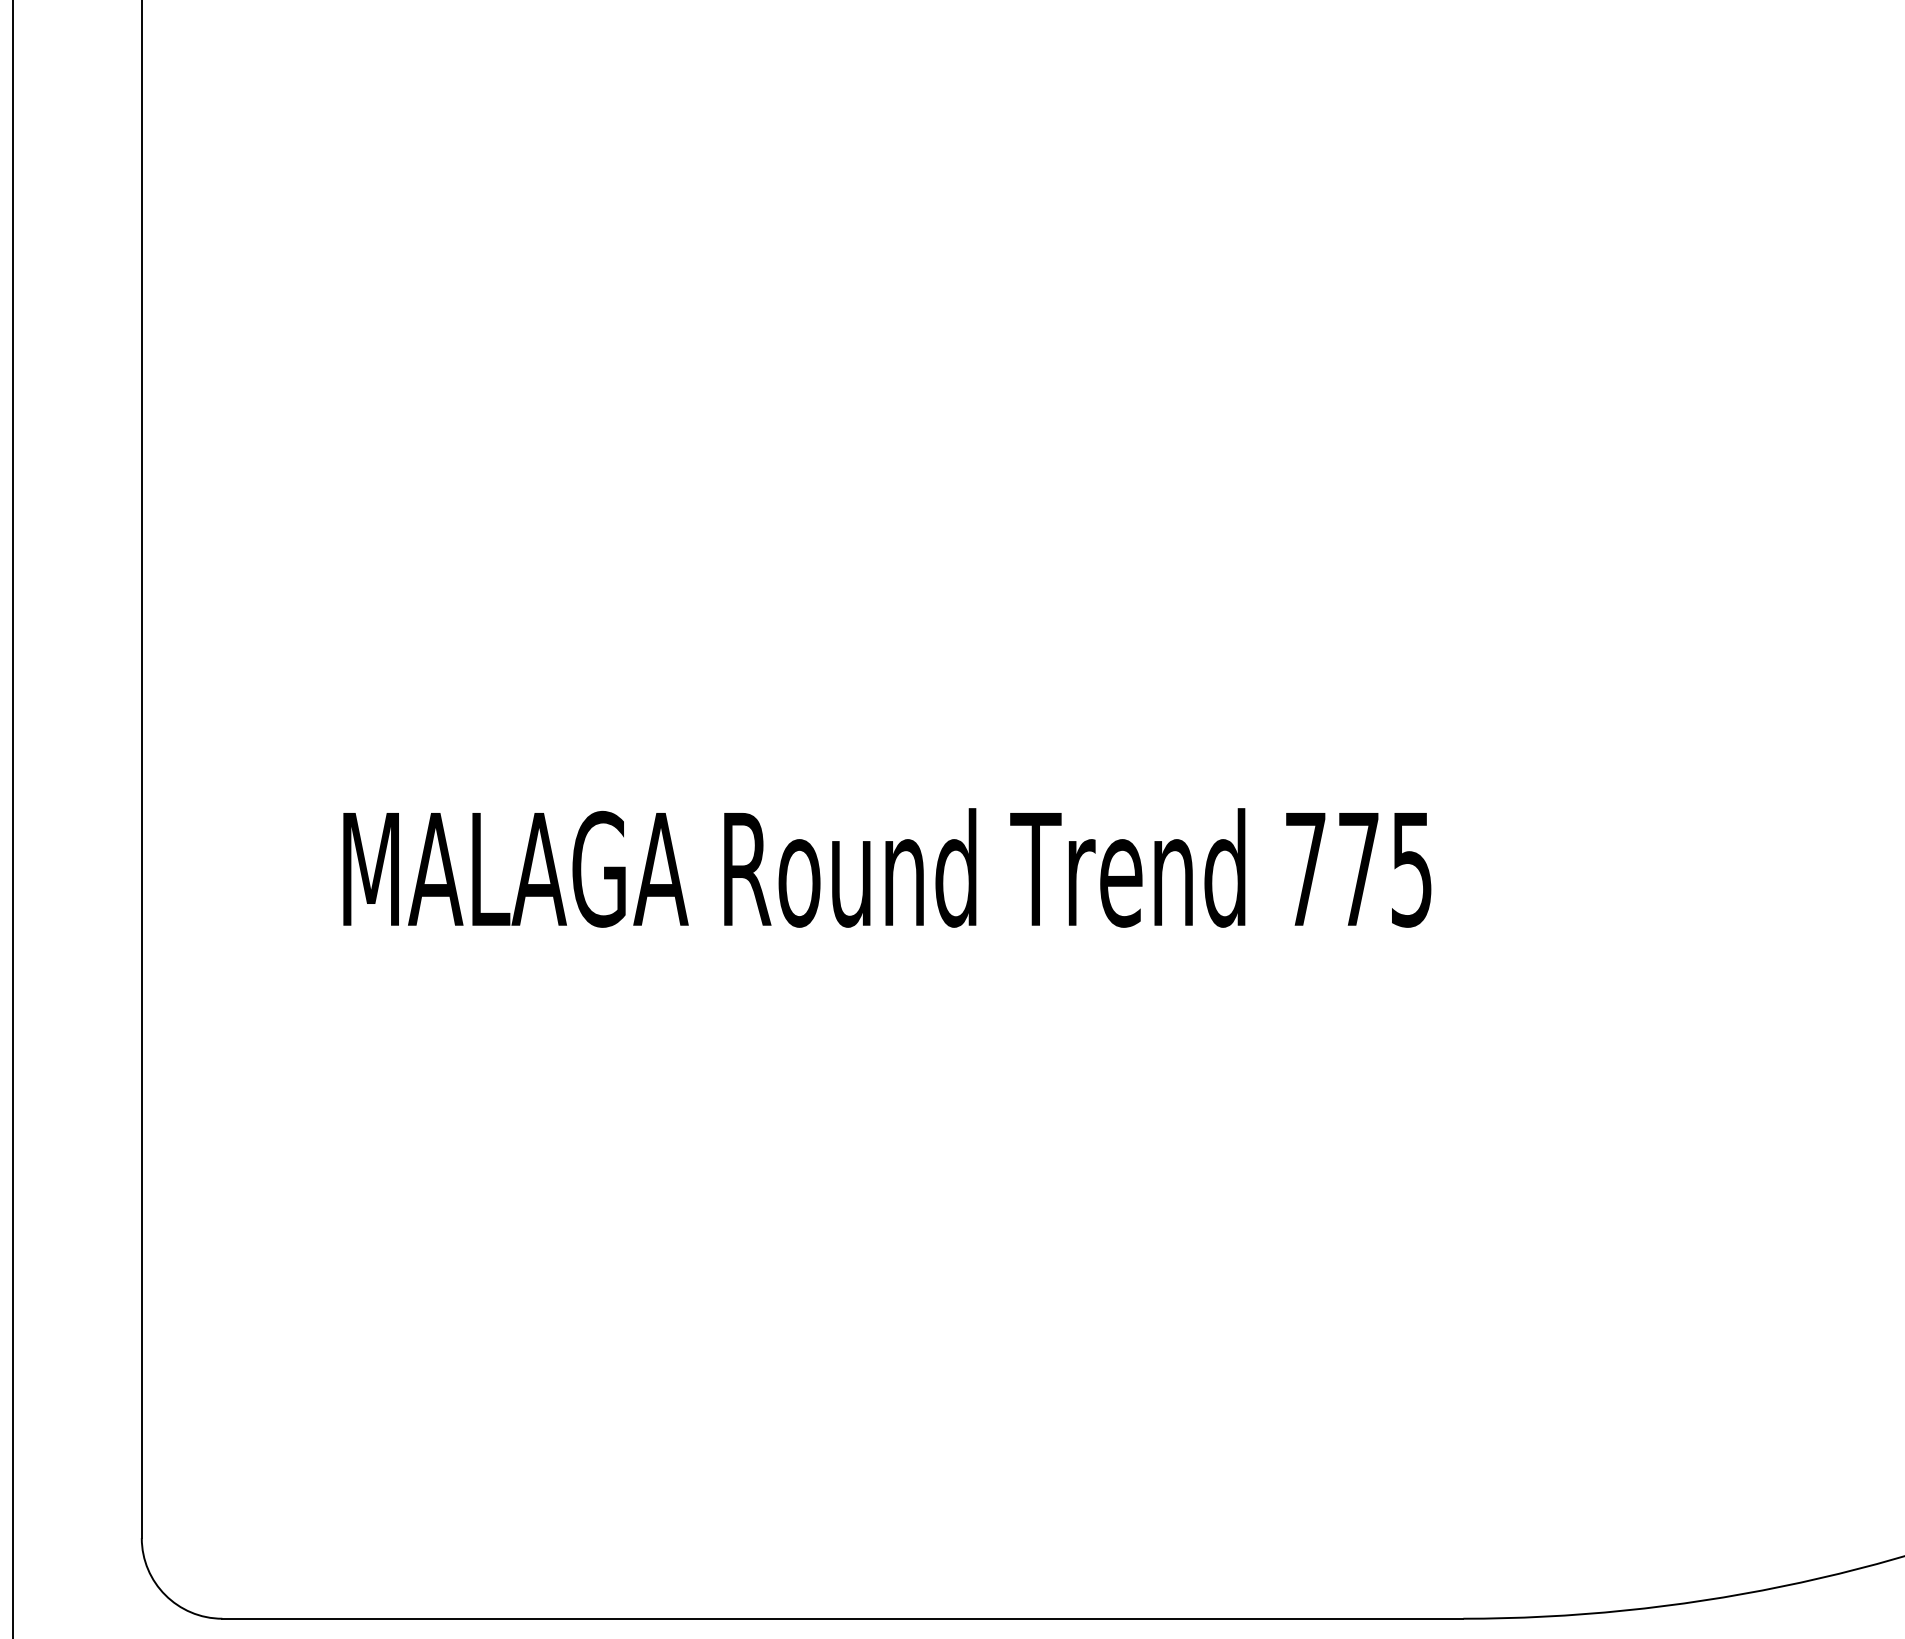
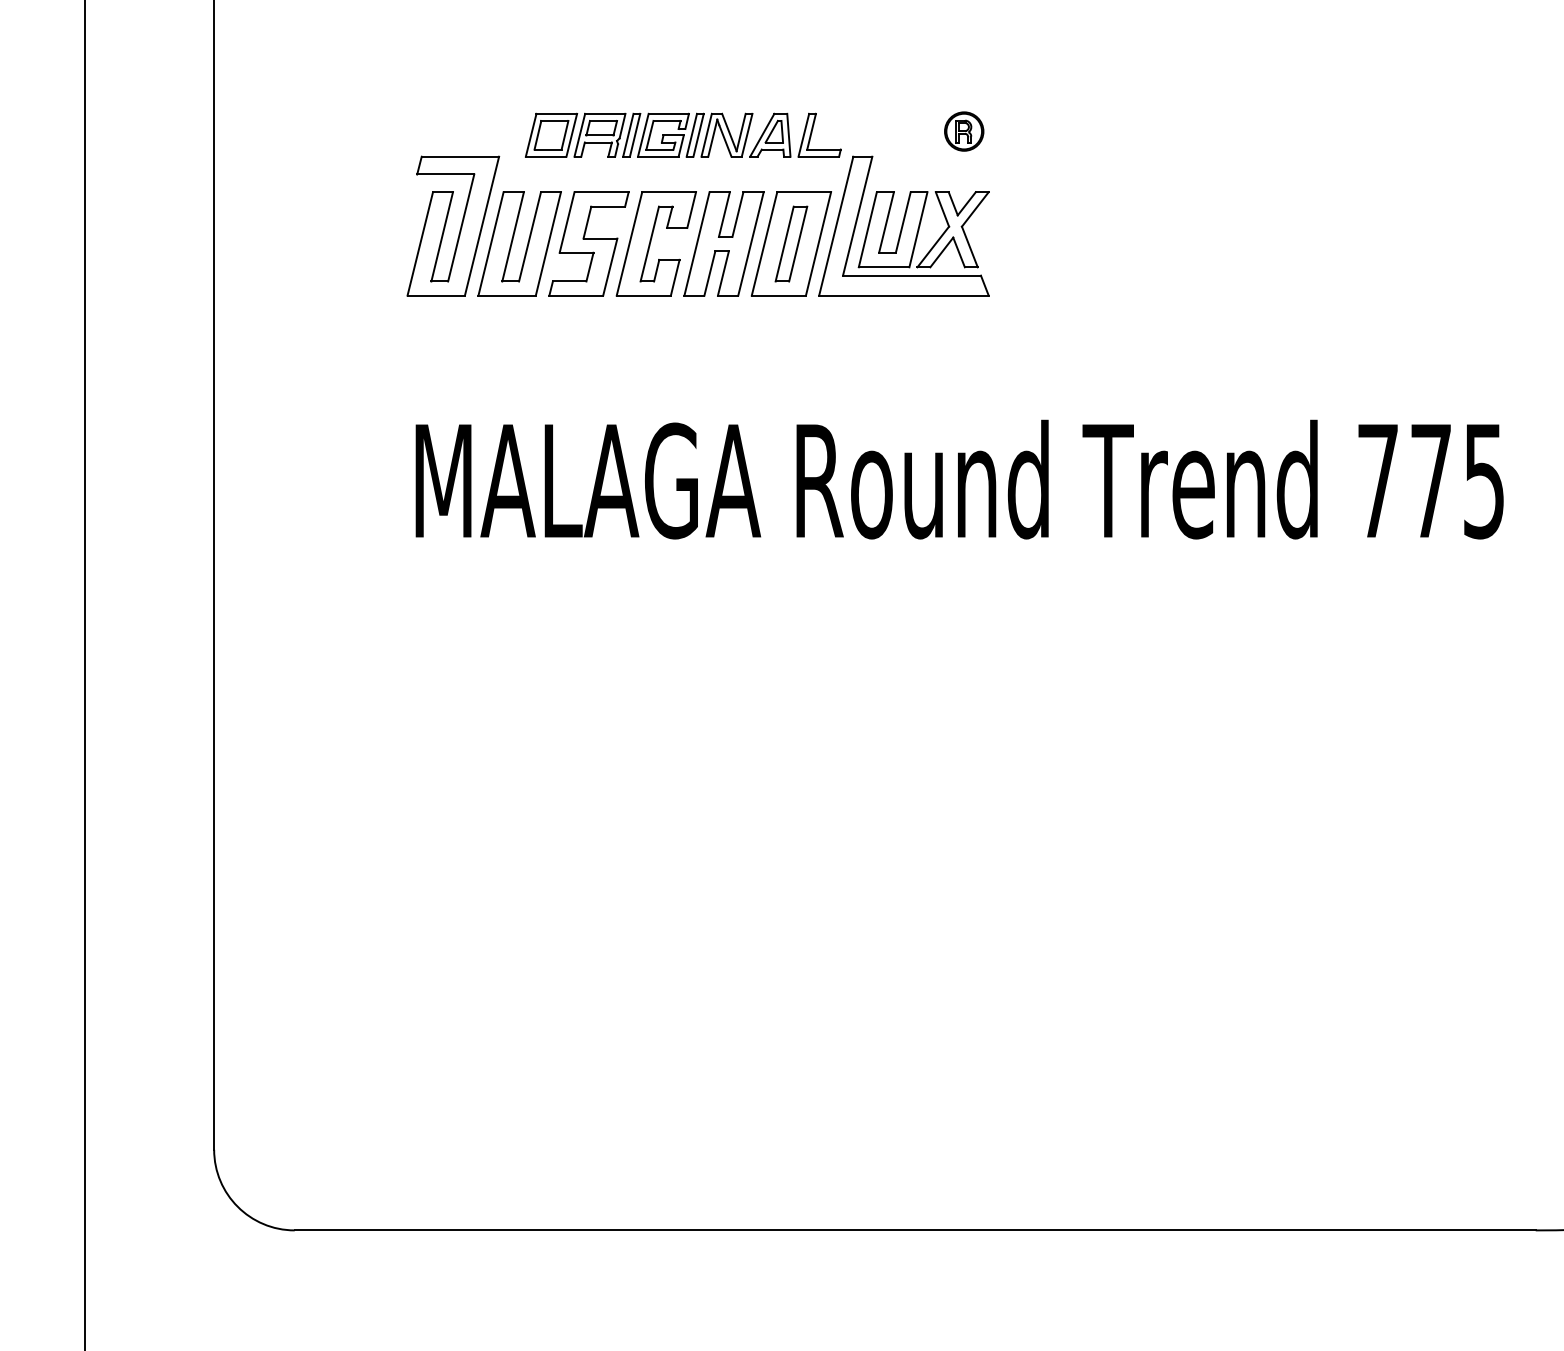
part: (625, 591) -> (697, 203), added

